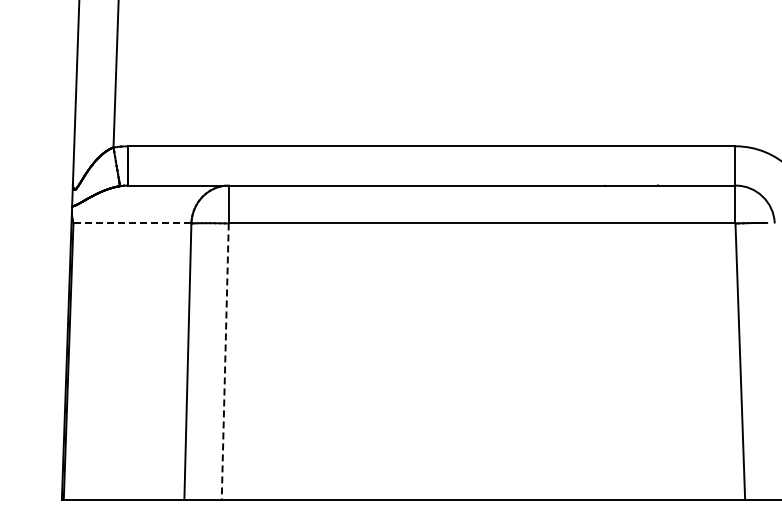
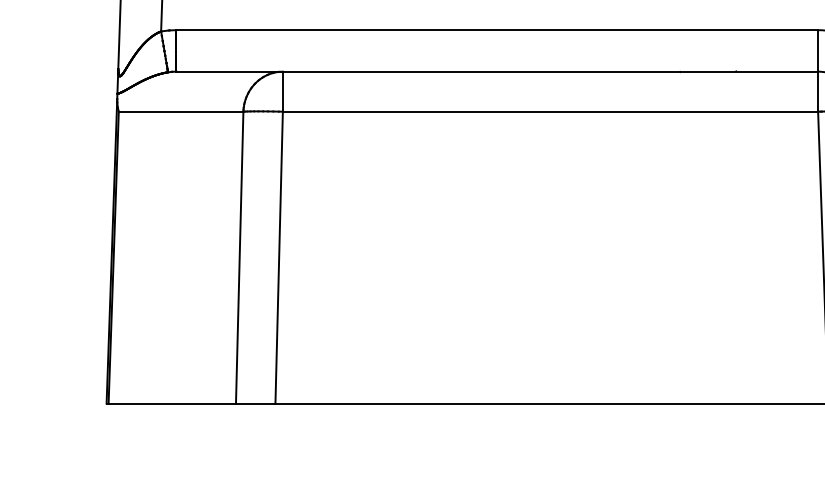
line: (132, 223) -> (181, 111), dashed -> solid
line: (225, 362) -> (279, 258), dashed -> solid

